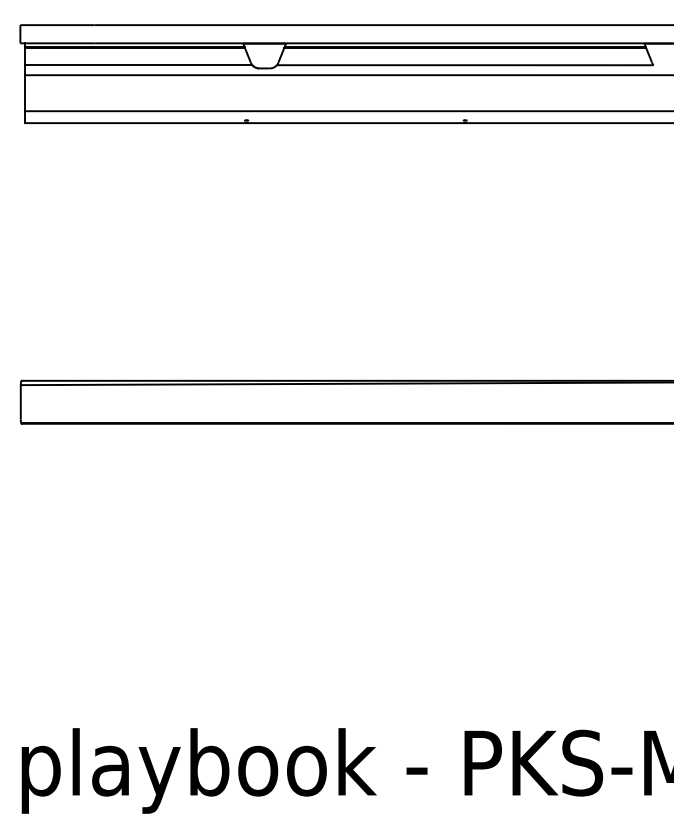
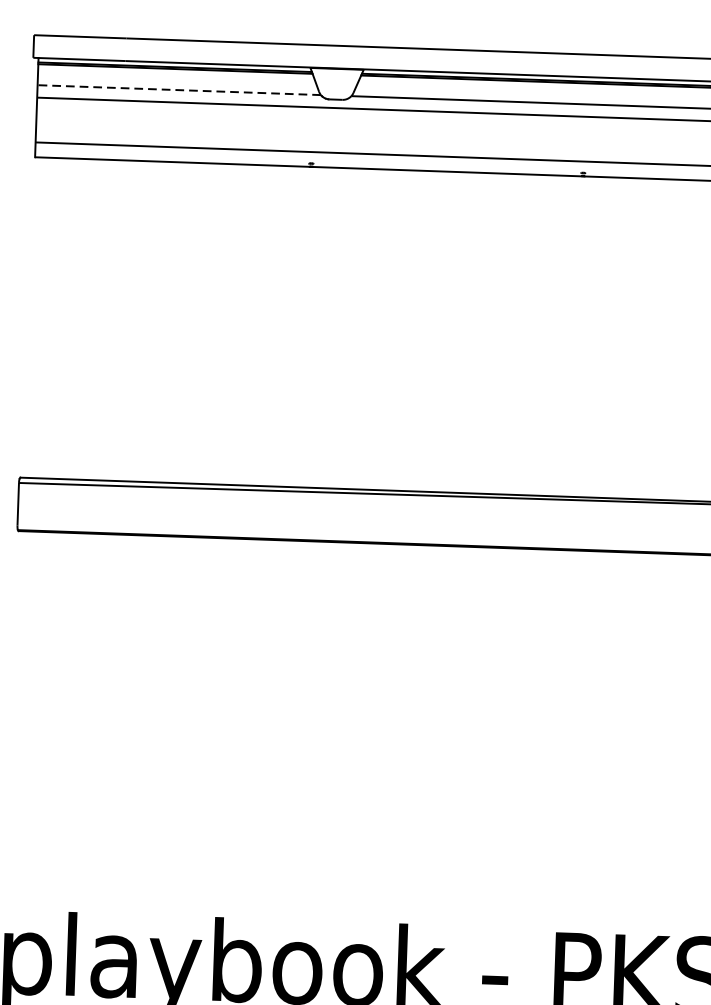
line: (138, 65) -> (179, 90), solid -> dashed

